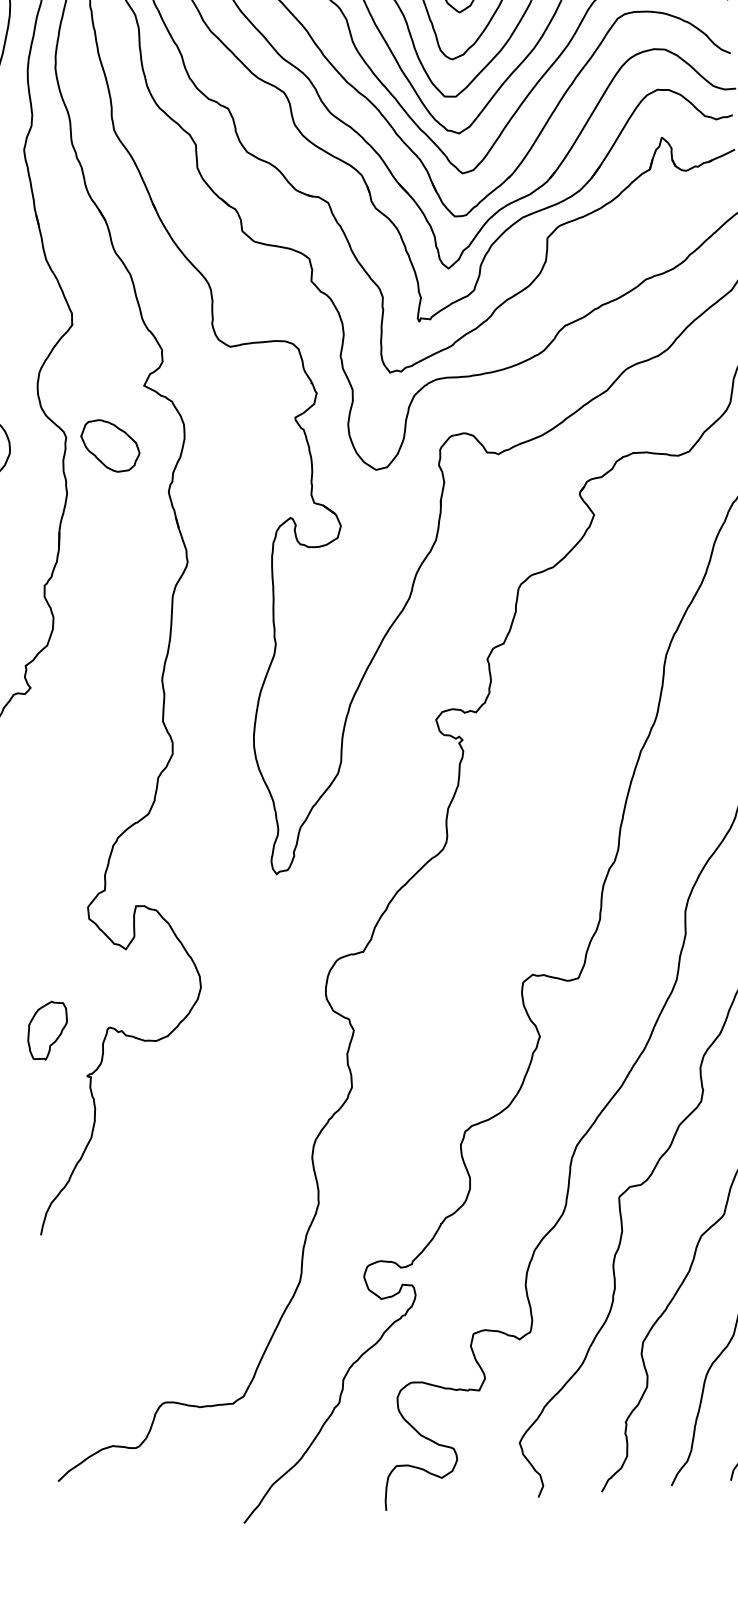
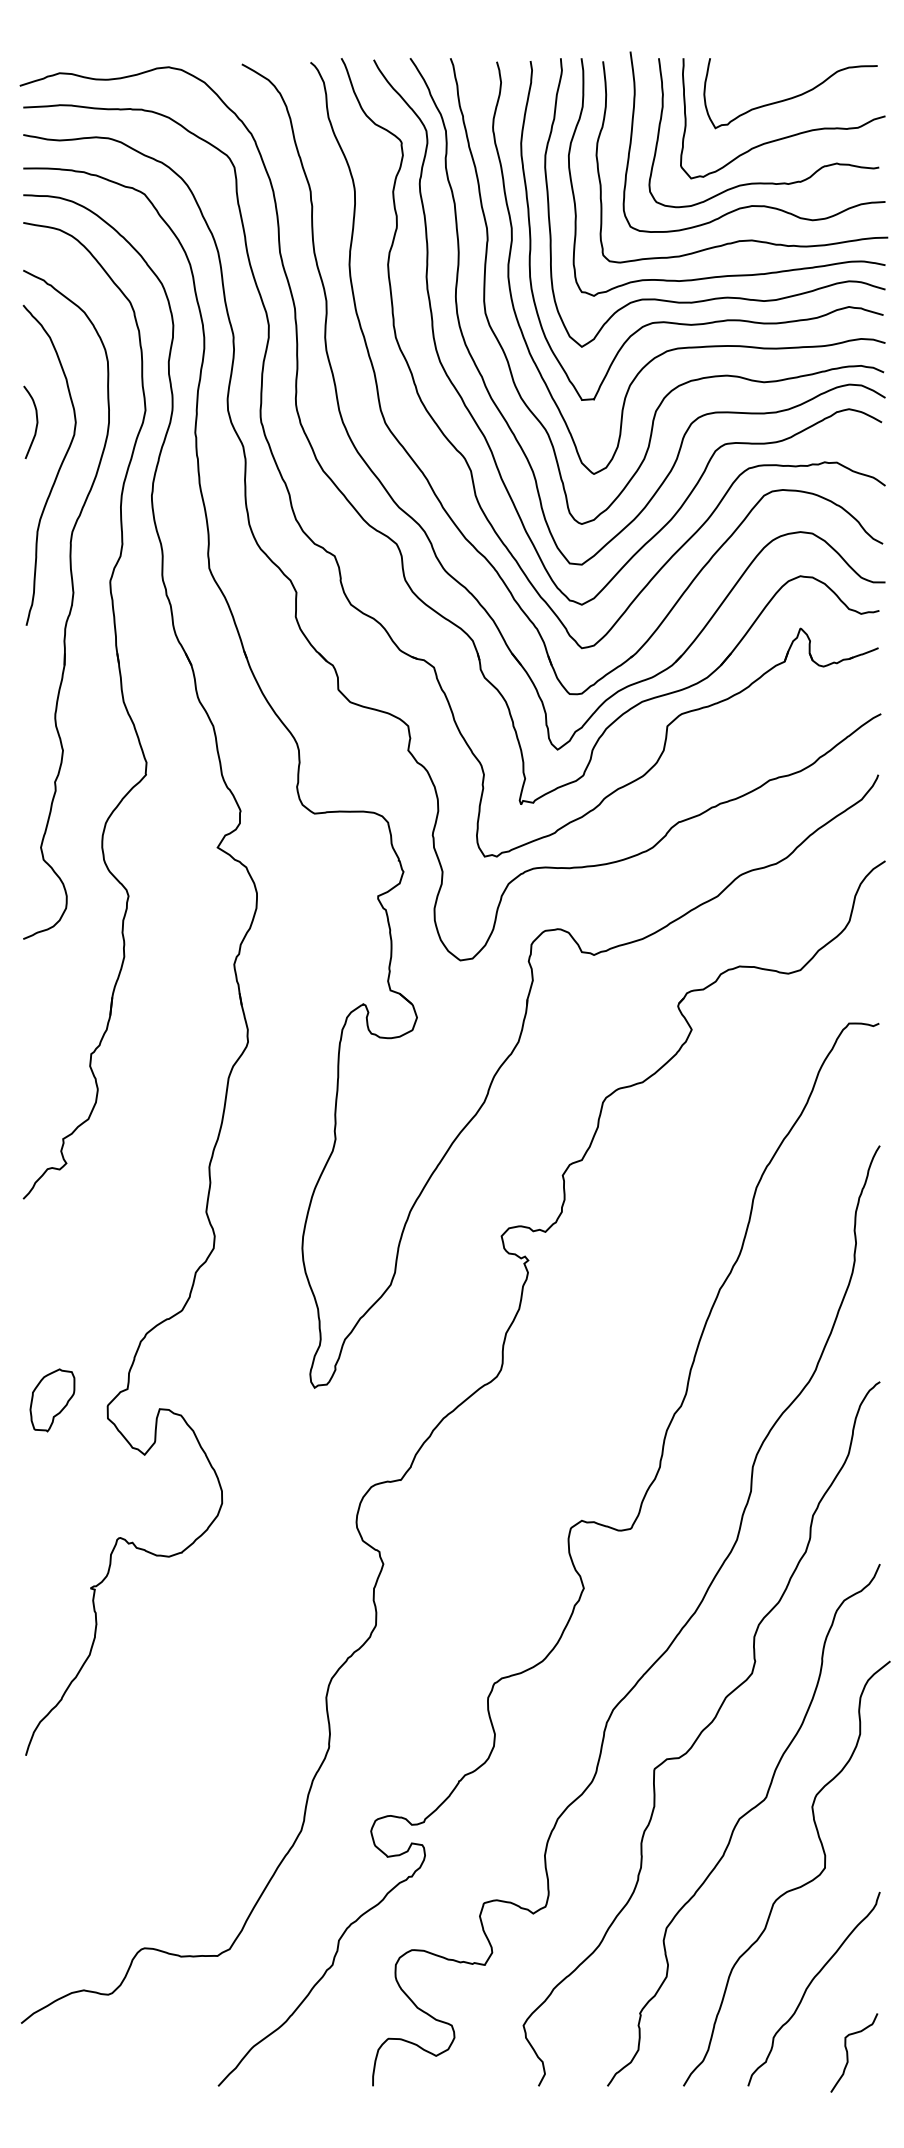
part: (110, 445) -> (175, 908), removed
part: (47, 1030) -> (52, 1400), moved

